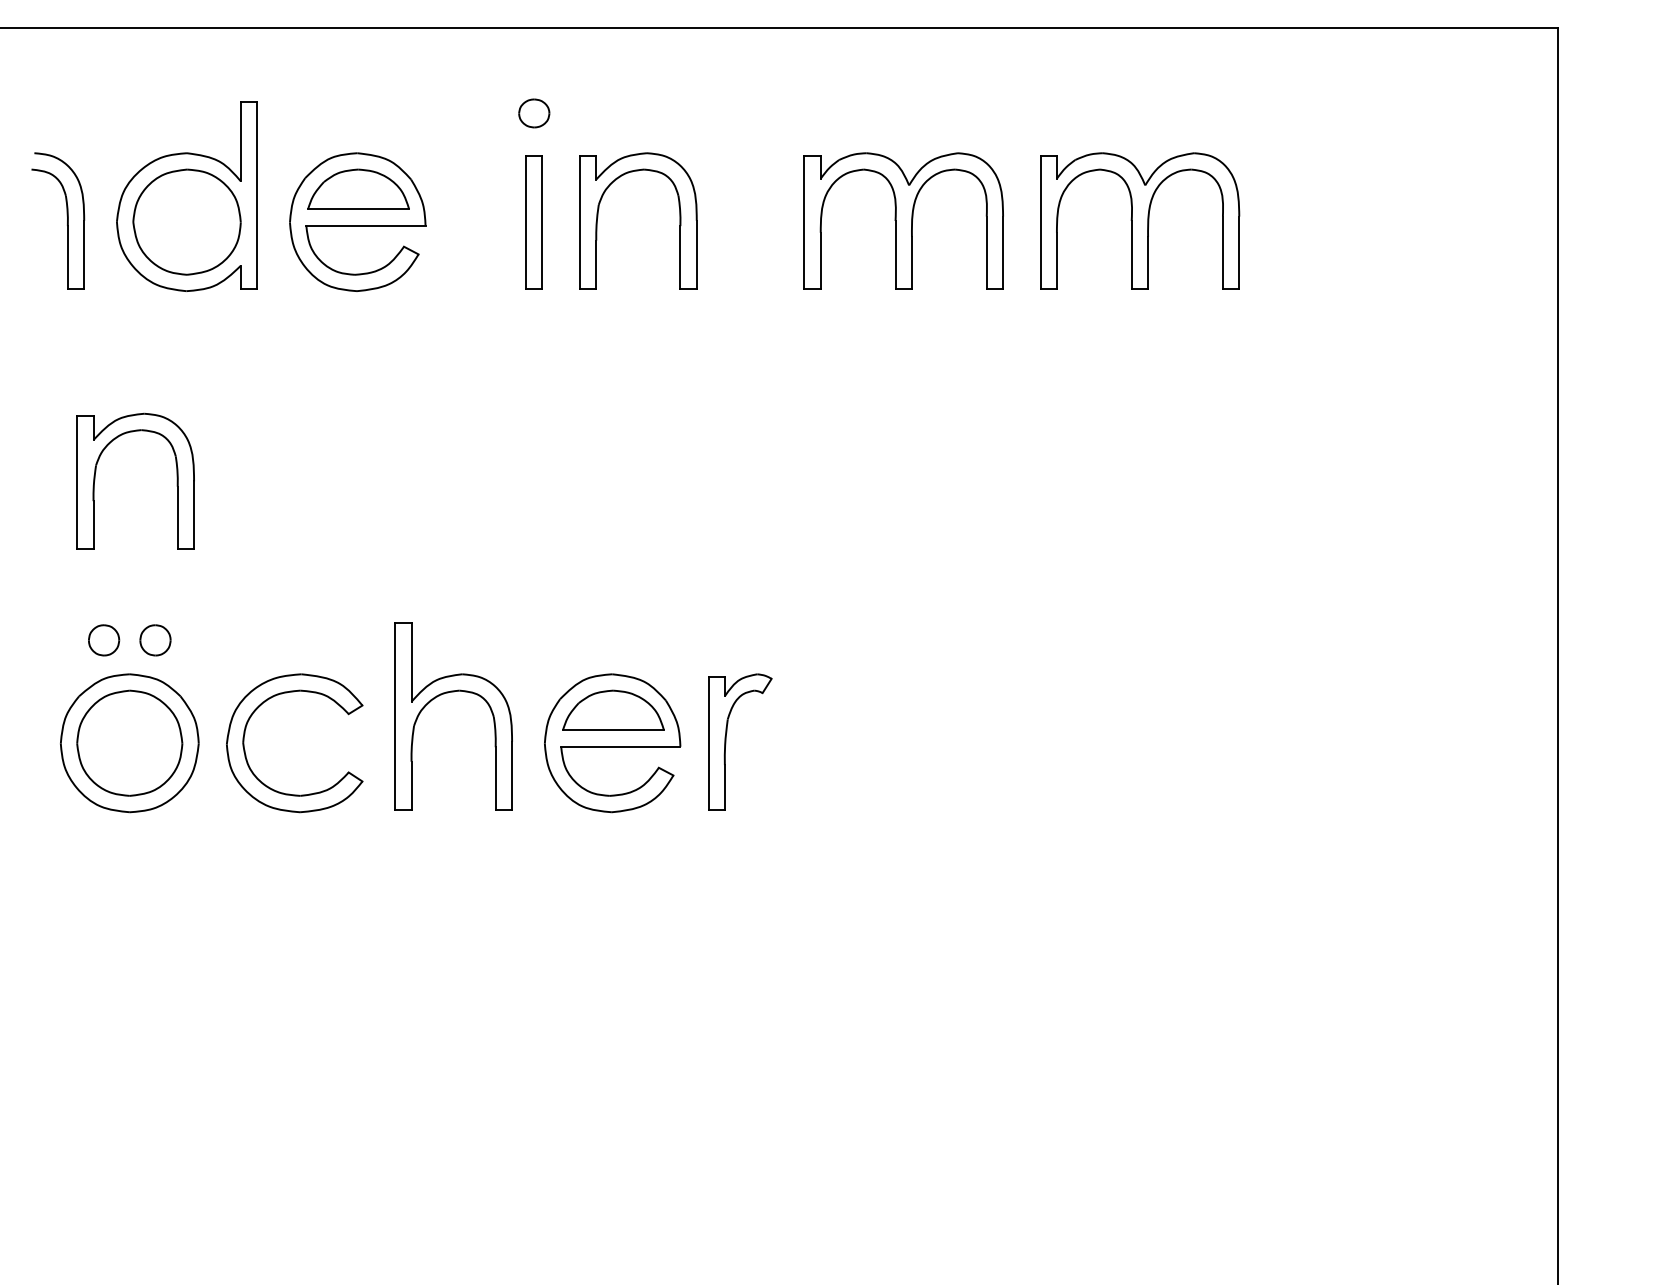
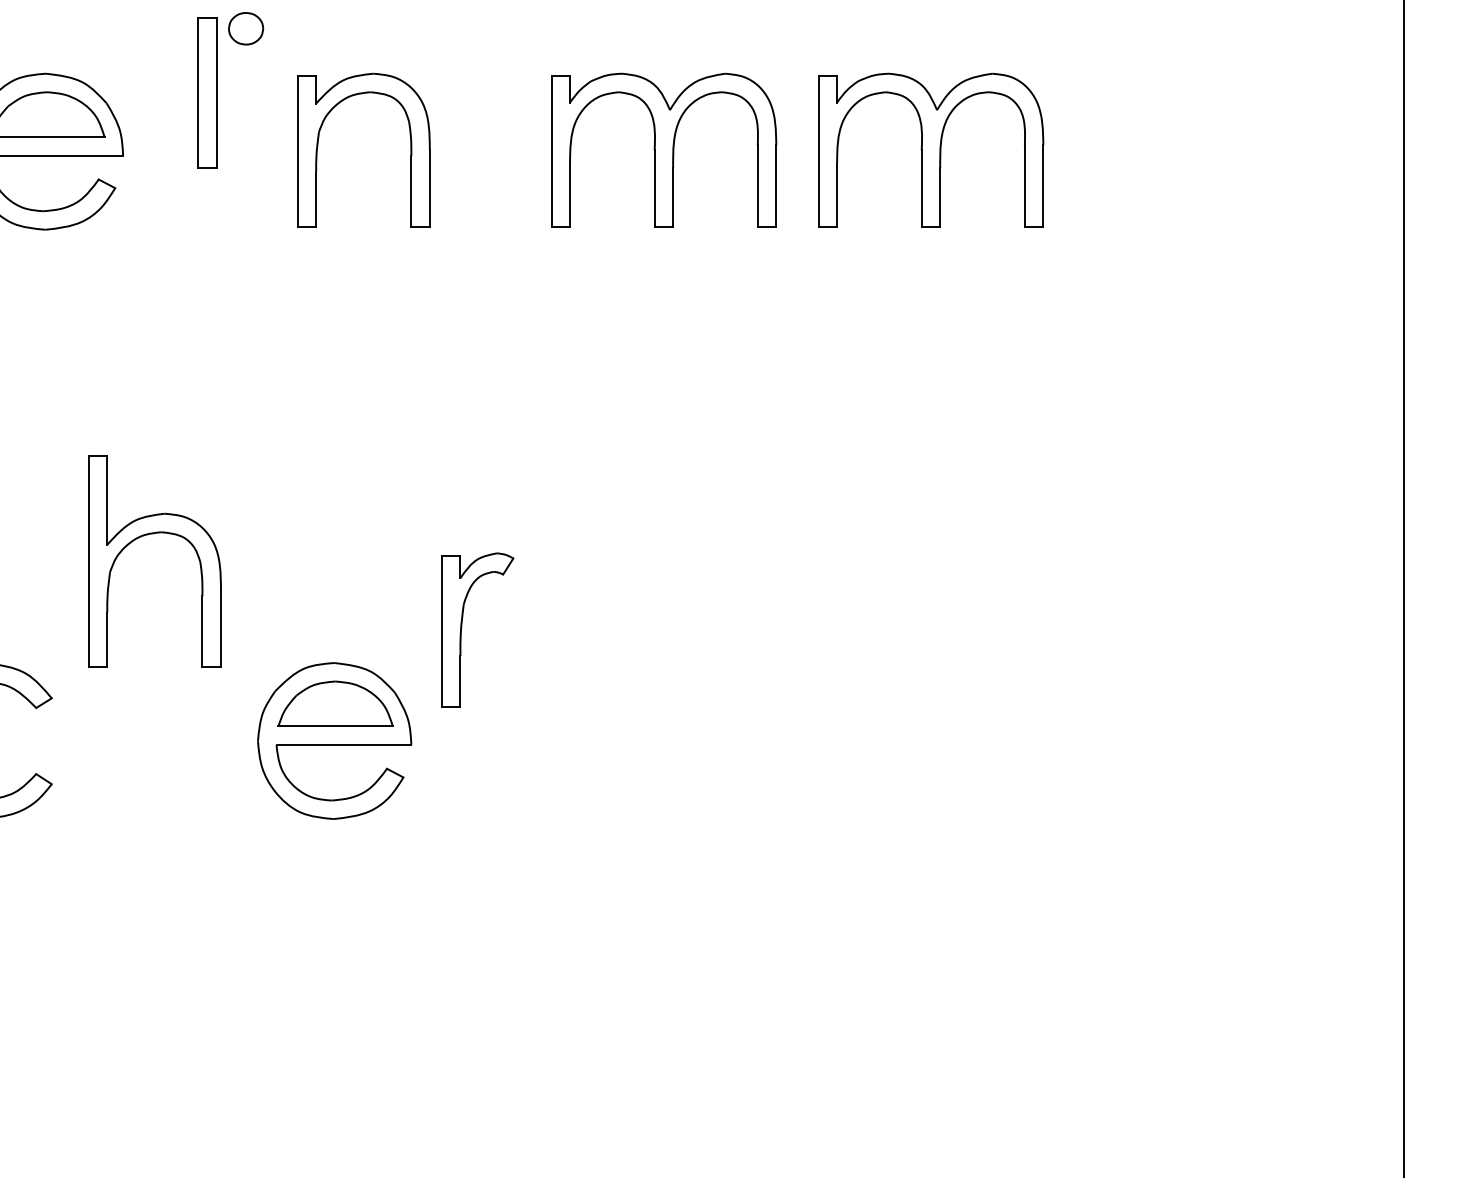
part: (533, 222) -> (206, 93), moved
part: (448, 693) -> (149, 535), moved
part: (726, 741) -> (462, 629), moved

